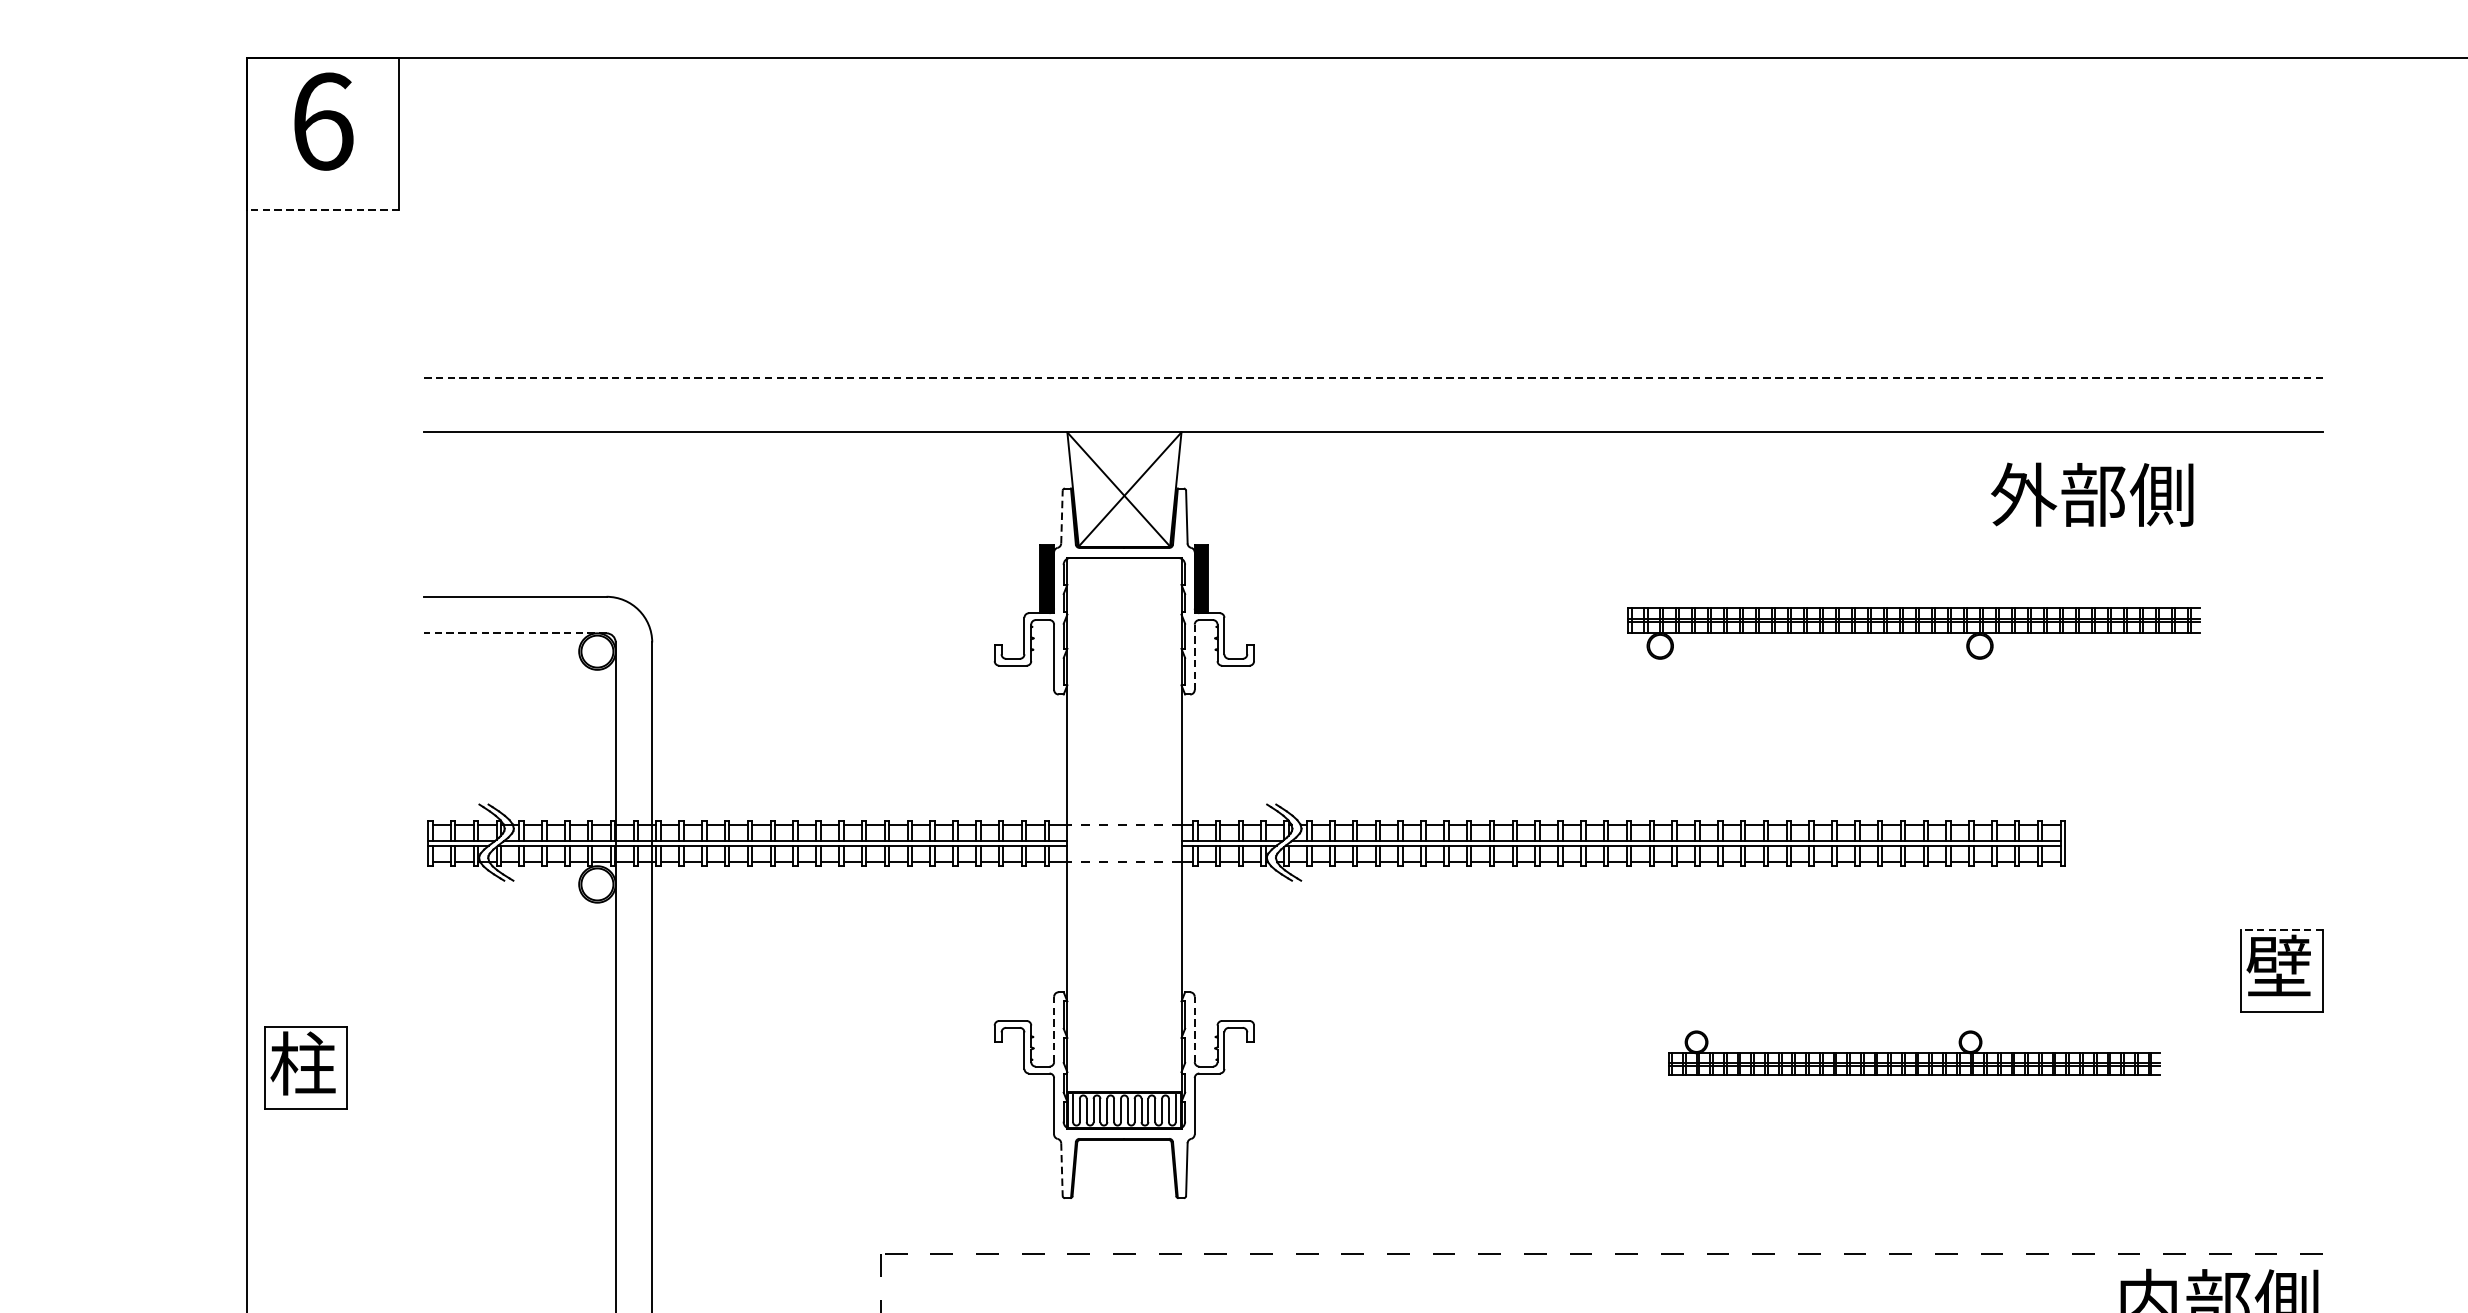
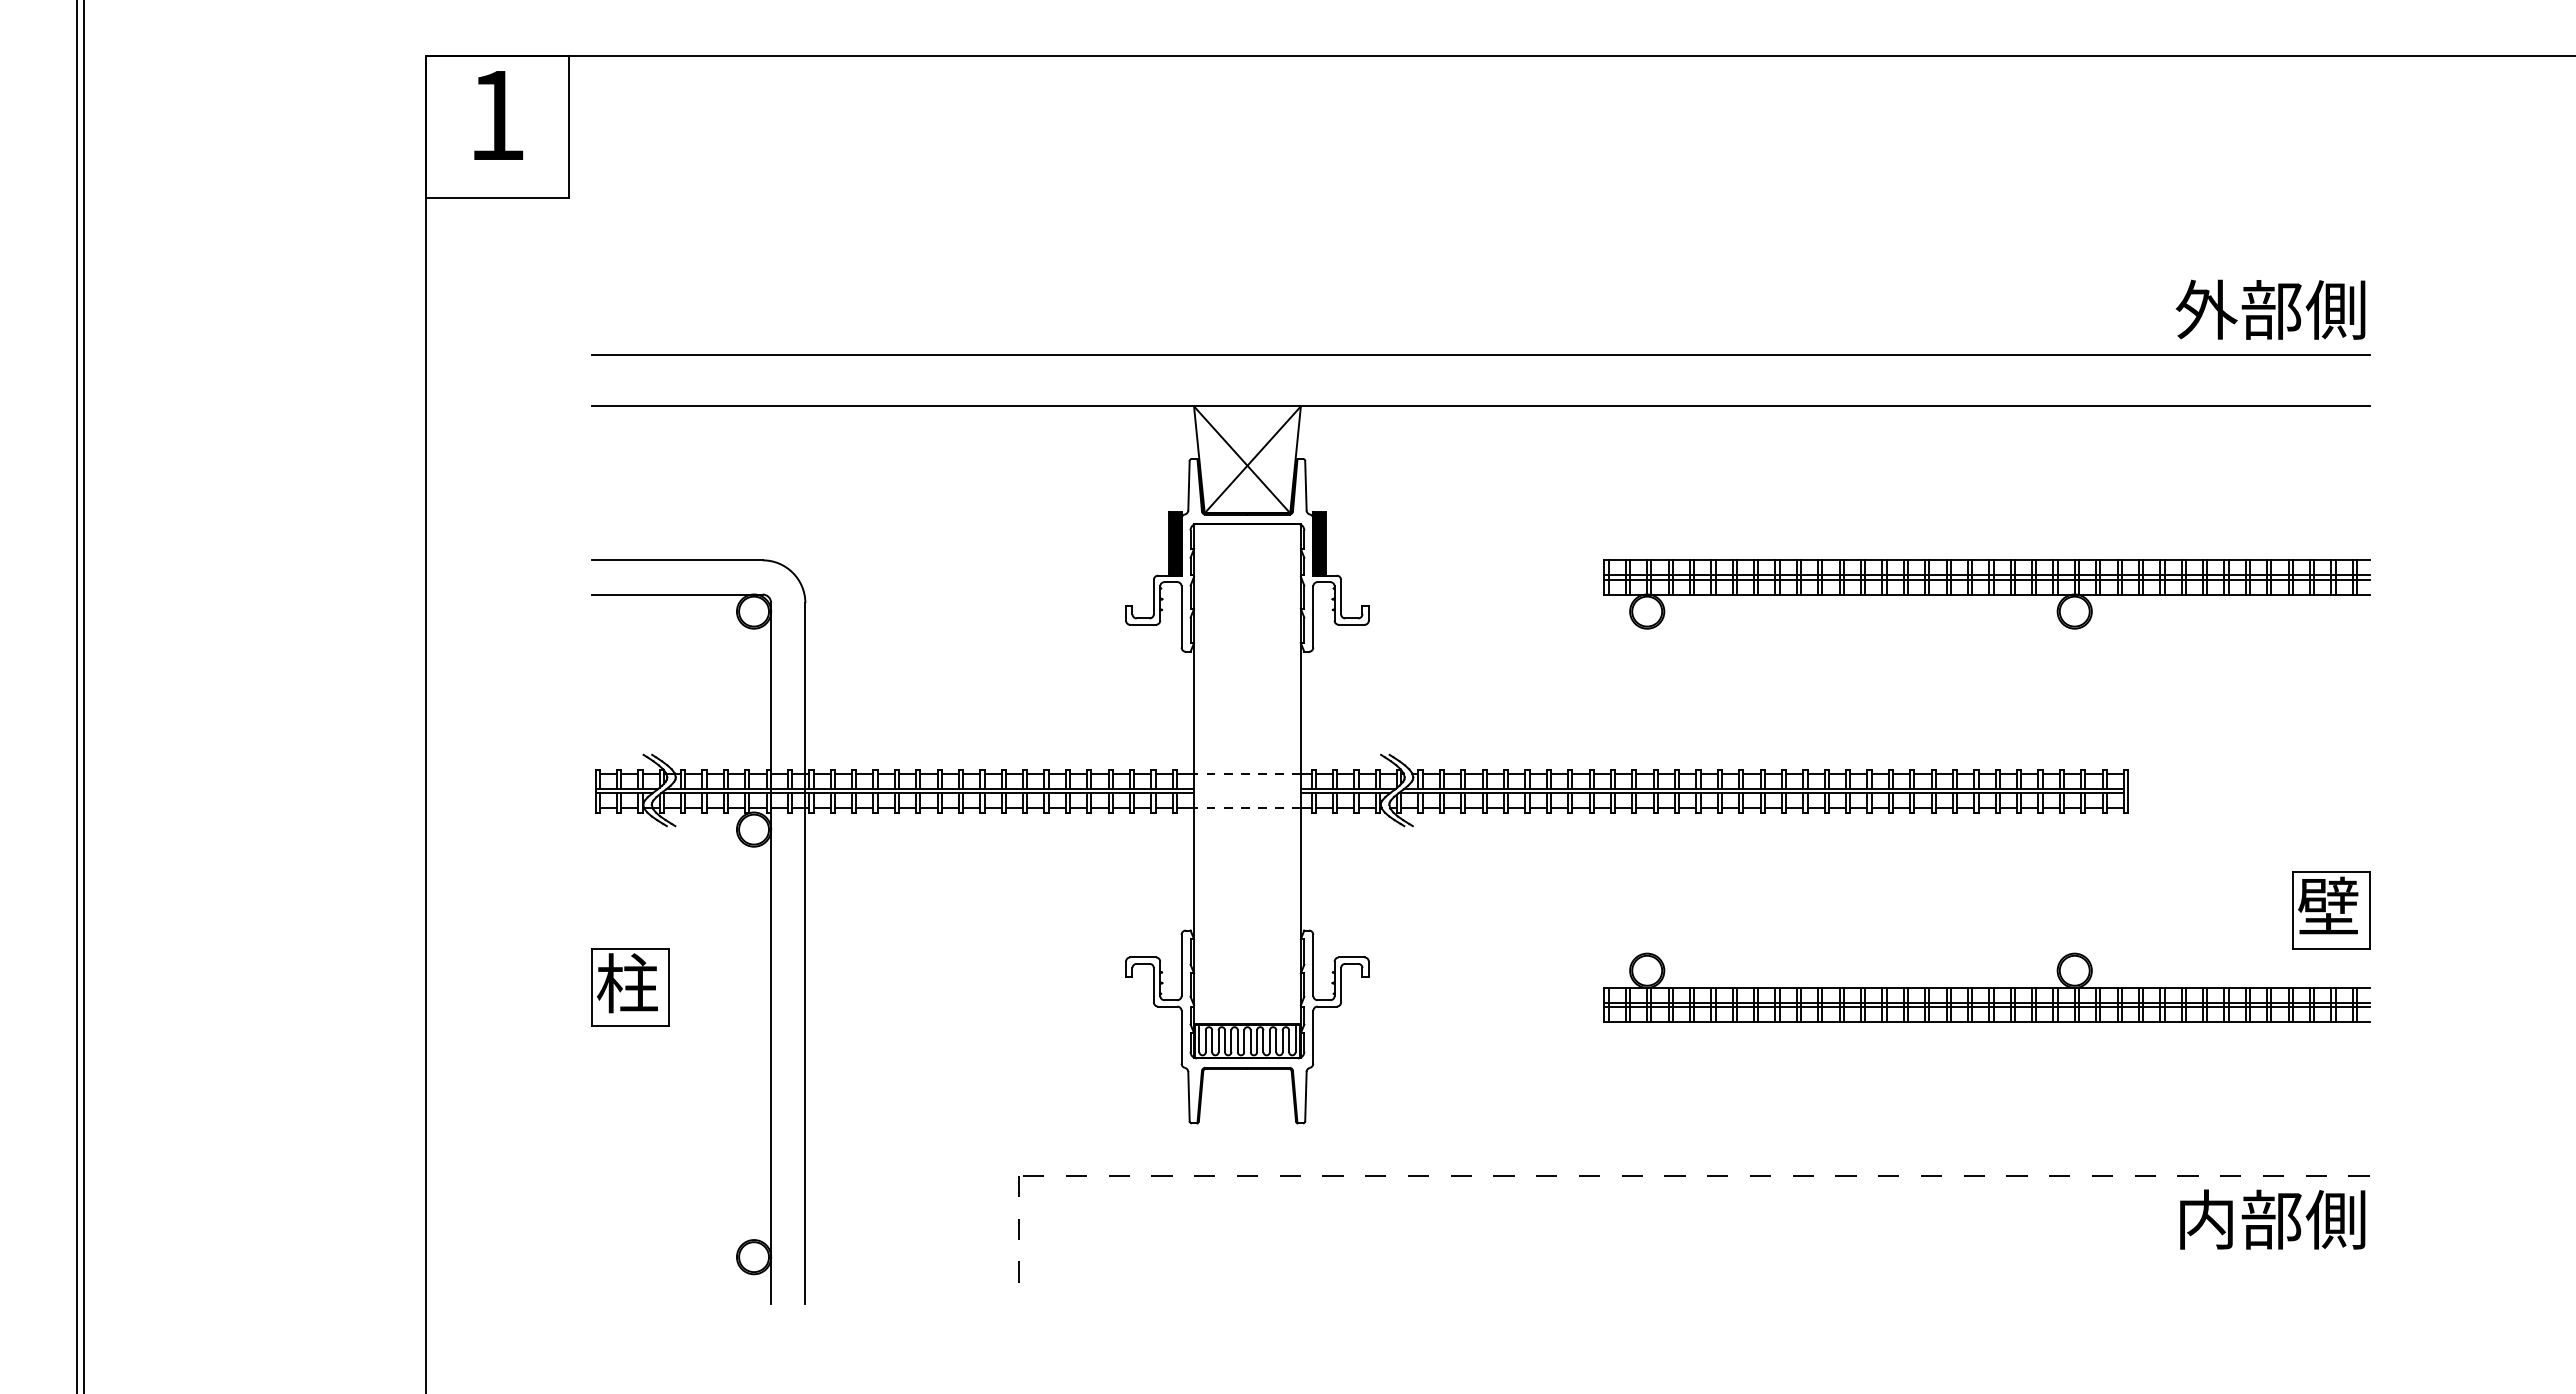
text: (323, 121) -> (497, 115), 6 -> 1
line: (322, 210) -> (496, 198), dashed -> solid
line: (1373, 378) -> (1480, 355), dashed -> solid
text: (2092, 494) -> (2270, 309), moved
line: (1061, 516) -> (1188, 485), dashed -> solid
line: (515, 633) -> (677, 594), dashed -> solid
part: (1913, 633) -> (1986, 594), size x1.43
line: (1194, 656) -> (1313, 616), dashed -> solid
line: (2281, 930) -> (2330, 872), dashed -> solid
line: (1053, 1029) -> (1181, 965), dashed -> solid
line: (1194, 1029) -> (1313, 965), dashed -> solid
part: (1913, 1053) -> (1986, 987), size x1.67
part: (306, 1068) -> (630, 987), moved
line: (1061, 1169) -> (1188, 1096), dashed -> solid

